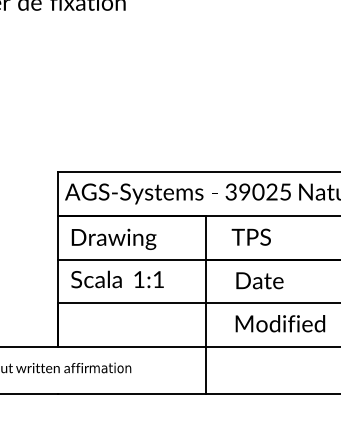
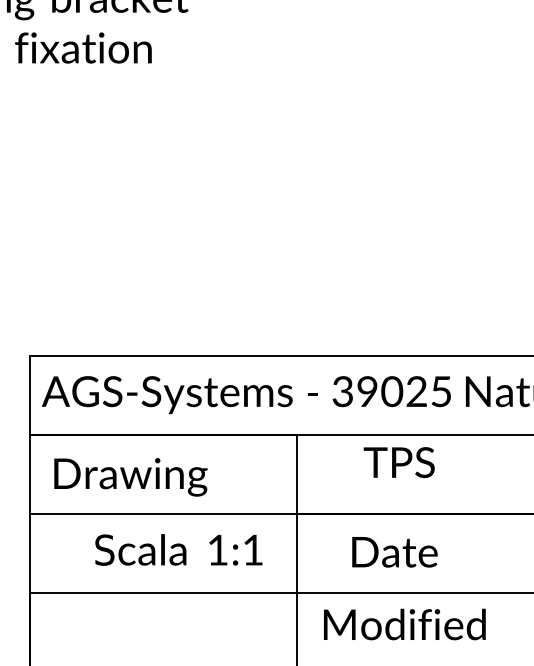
text: (250, 236) -> (397, 461), moved
text: (117, 279) -> (178, 549), moved
text: (280, 323) -> (404, 624), moved

